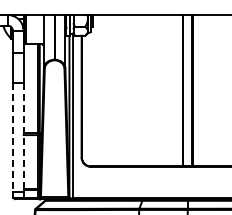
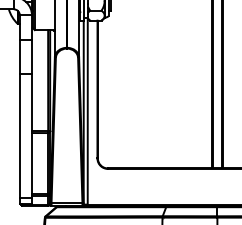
line: (12, 138) -> (19, 136), dashed -> solid
line: (23, 138) -> (31, 136), dashed -> solid

